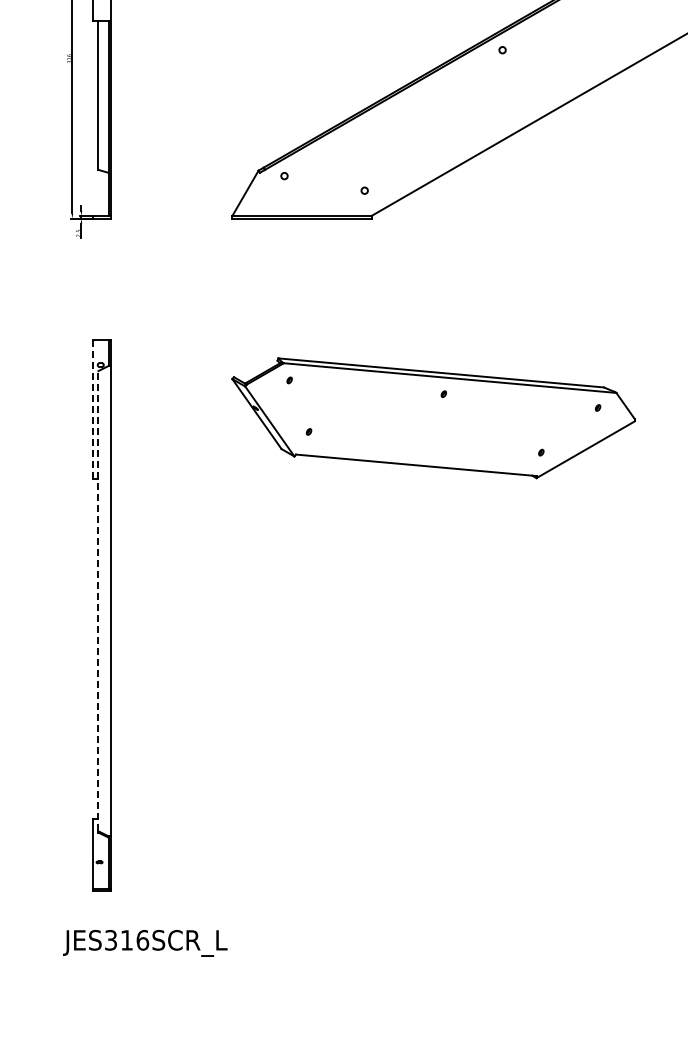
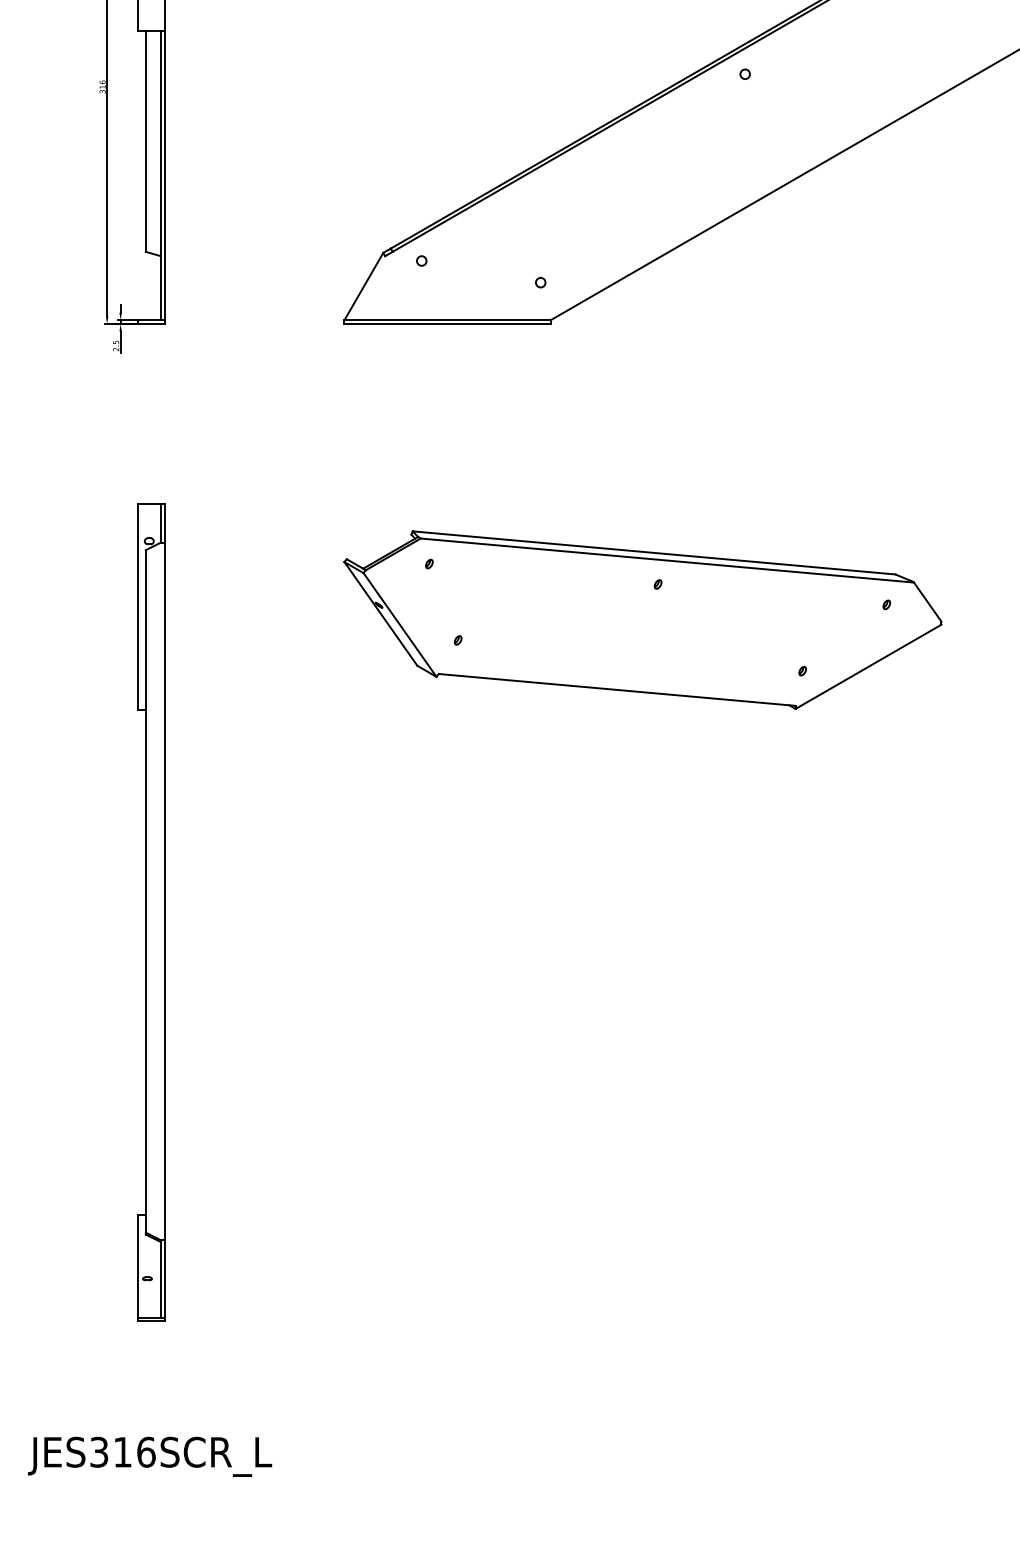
line: (92, 409) -> (137, 607), dashed -> solid
line: (98, 600) -> (145, 890), dashed -> solid
text: (145, 943) -> (150, 1456), moved

